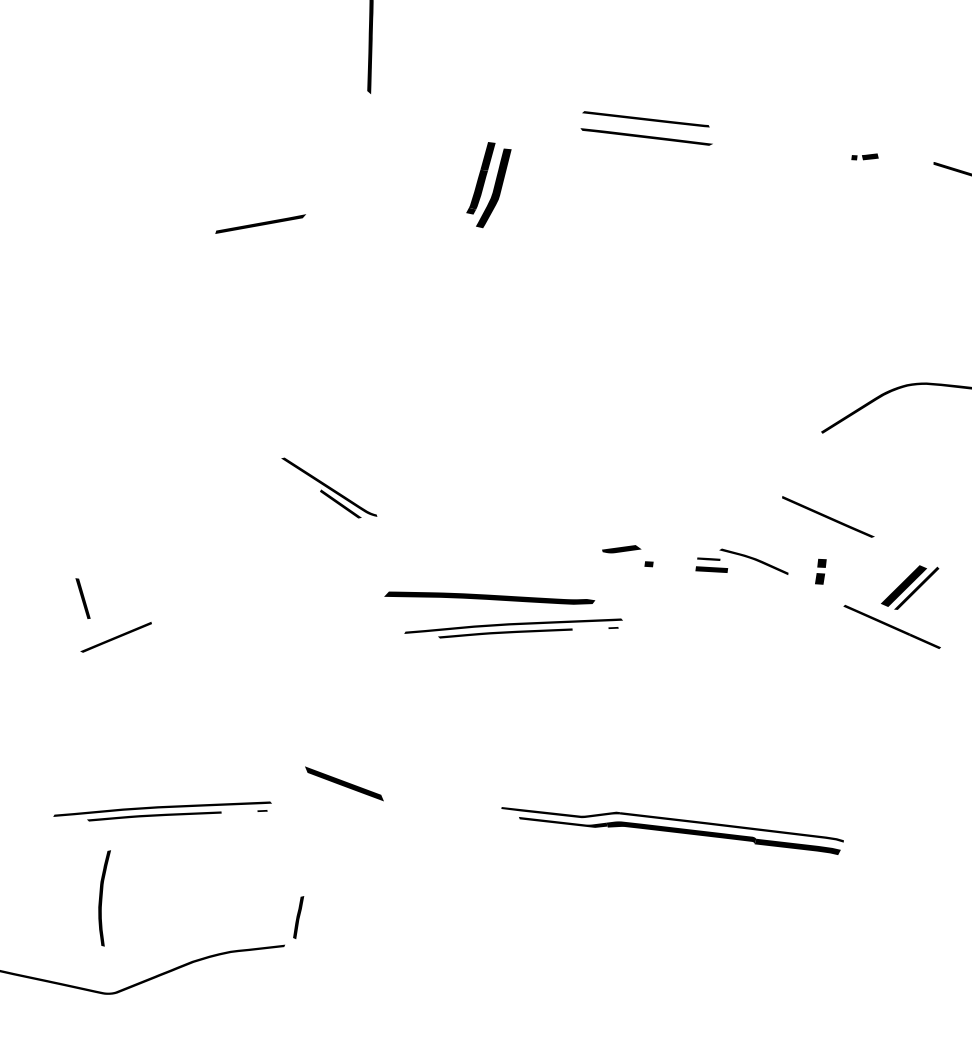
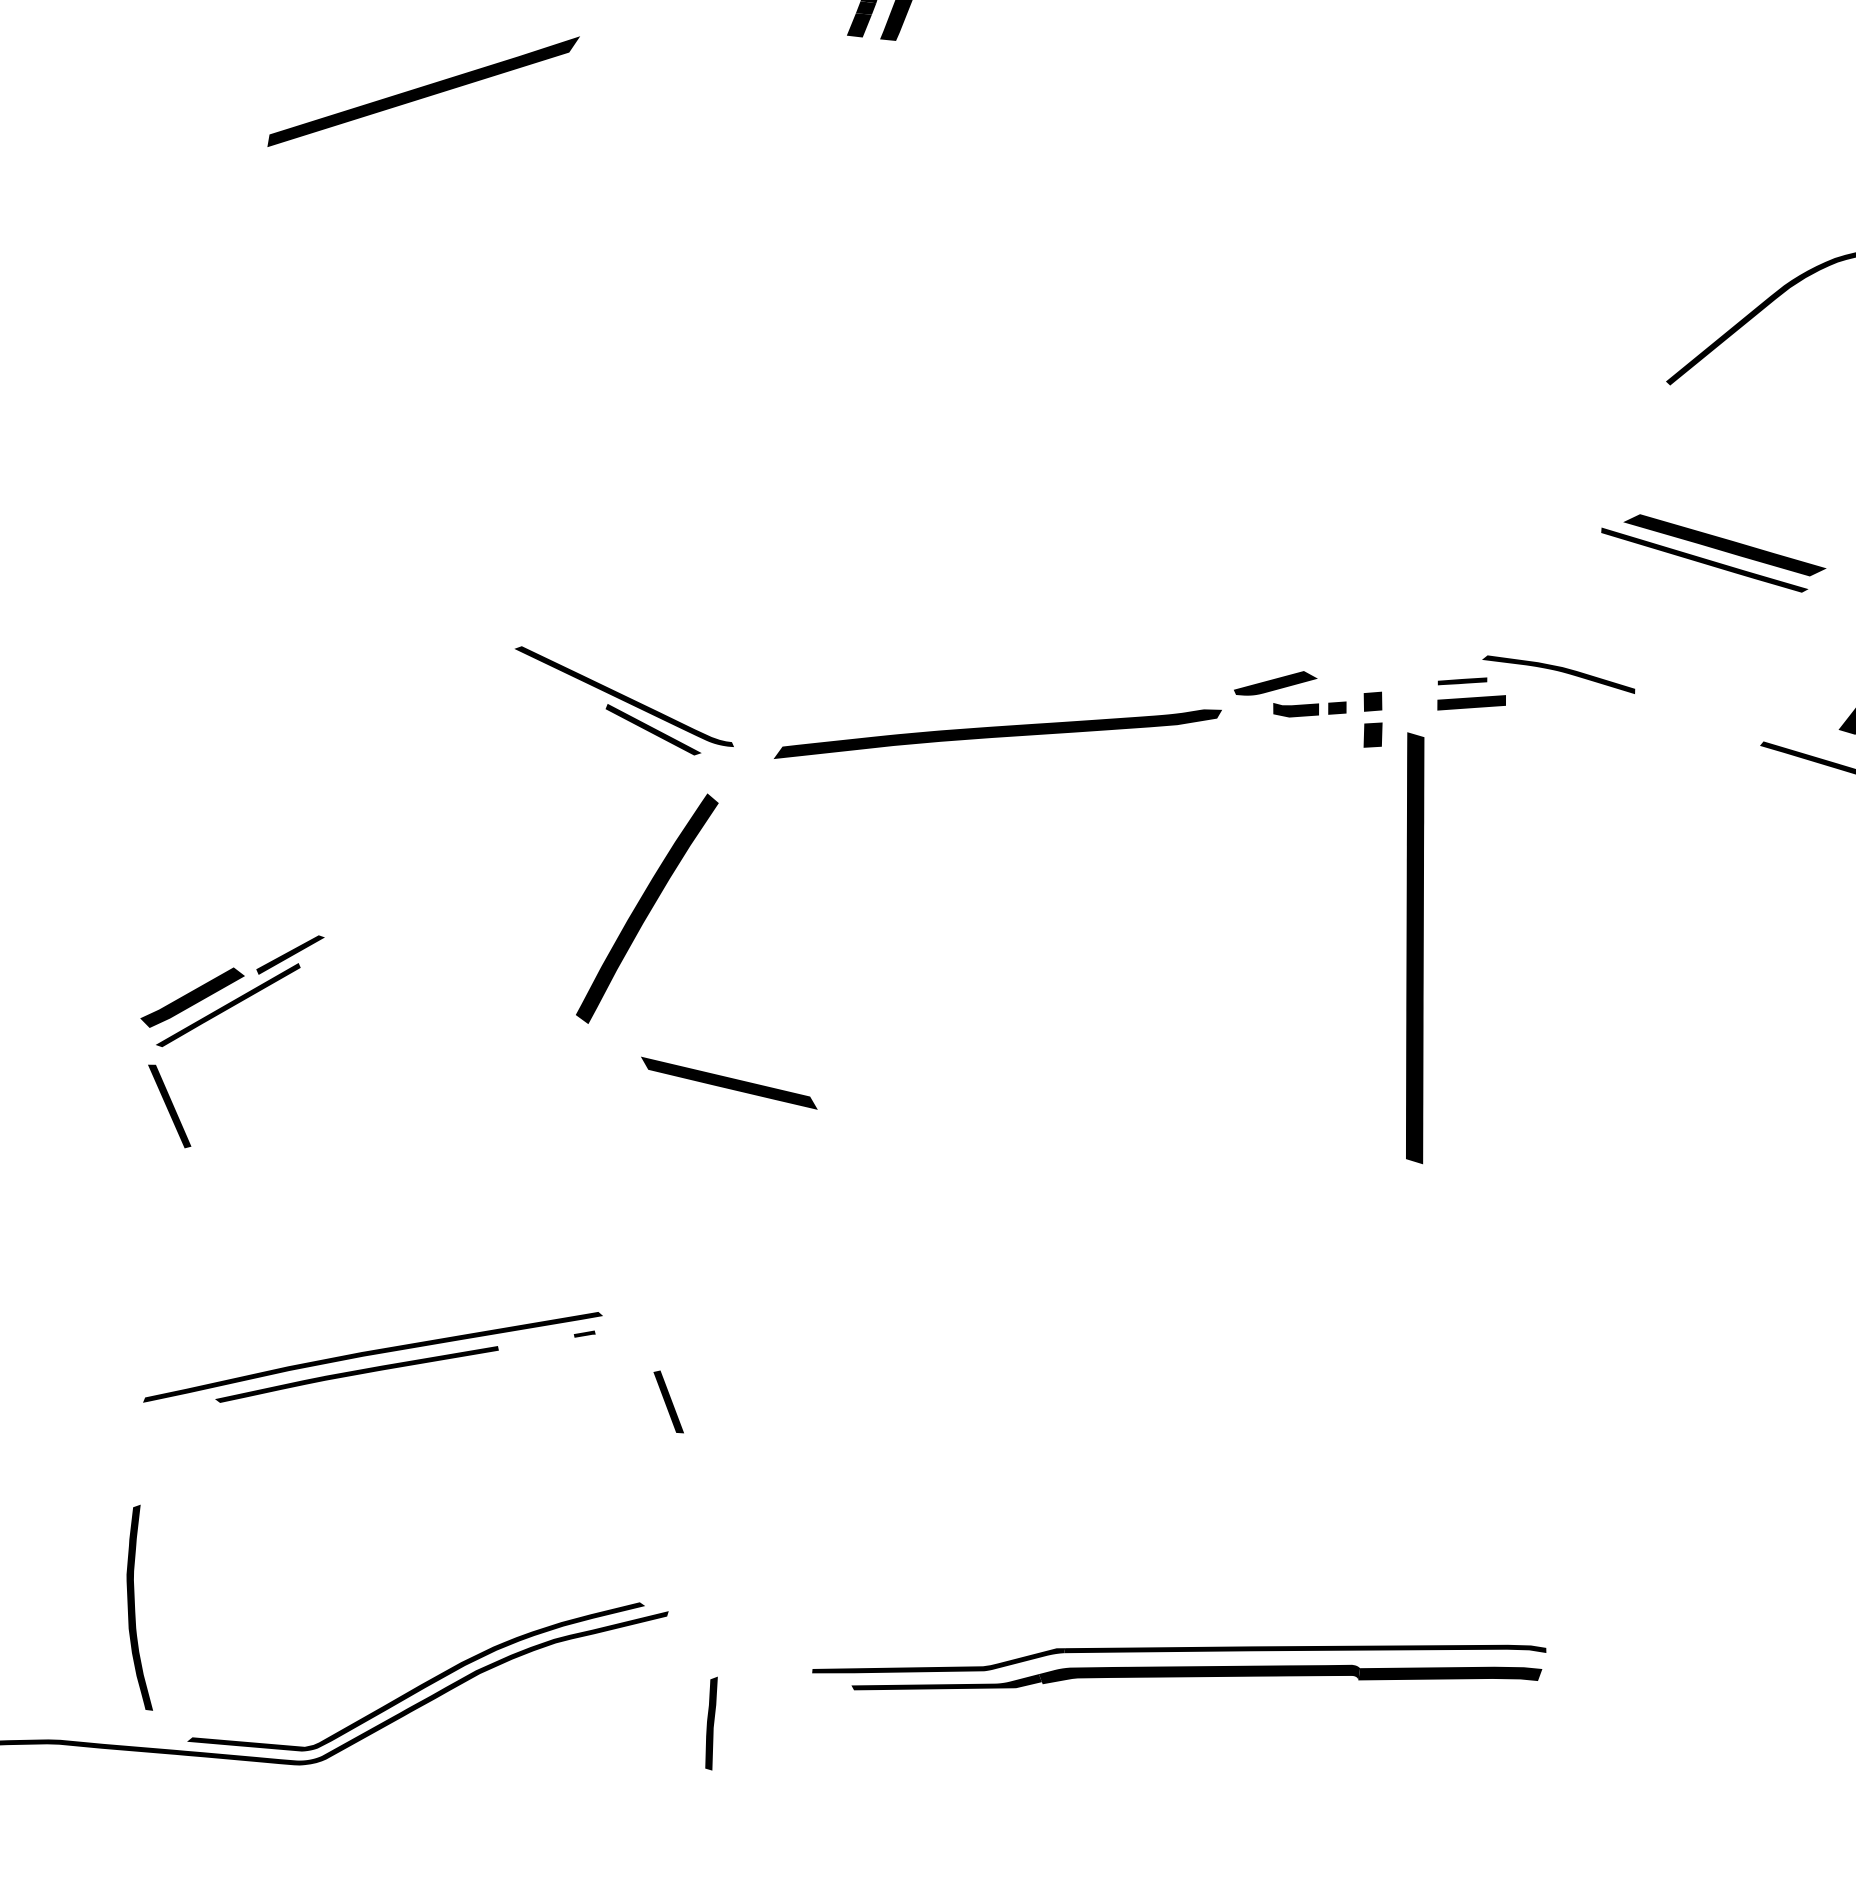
fill: (466, 218) -> (858, 24), added
part: (260, 223) -> (423, 90), size x1.67
part: (329, 487) -> (624, 697), moved
fill: (838, 510) -> (1724, 543), added
fill: (629, 562) -> (1295, 709), added
part: (820, 571) -> (1372, 719), moved
part: (489, 597) -> (997, 732), moved
line: (82, 598) -> (168, 1105), moved
fill: (316, 616) -> (647, 907), added
fill: (148, 617) -> (291, 954), added
part: (513, 628) -> (1067, 880), removed
fill: (99, 631) -> (191, 997), added
fill: (670, 680) -> (1413, 948), added
part: (344, 783) -> (729, 1082), moved
part: (672, 830) -> (1180, 1673), moved
line: (297, 847) -> (668, 1402), added
part: (104, 898) -> (139, 1608), moved
line: (298, 917) -> (711, 1723), moved
fill: (163, 963) -> (415, 1683), added

